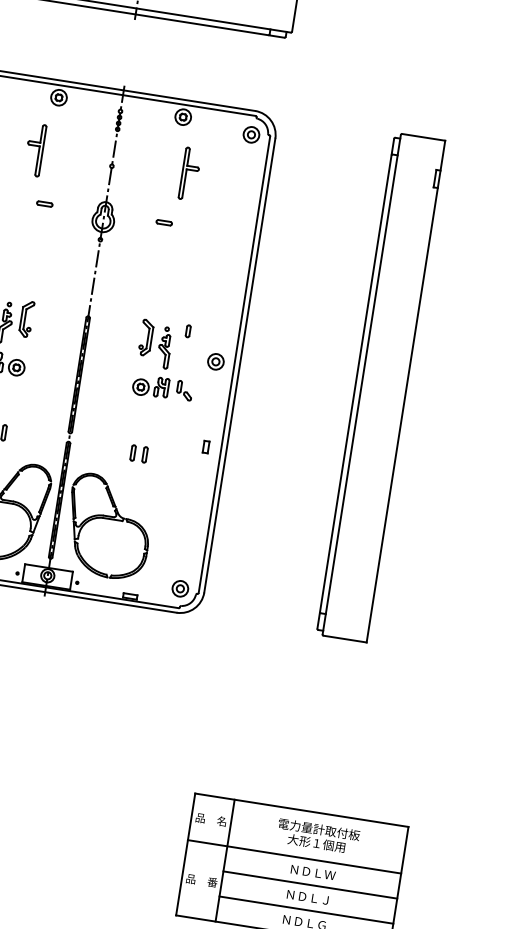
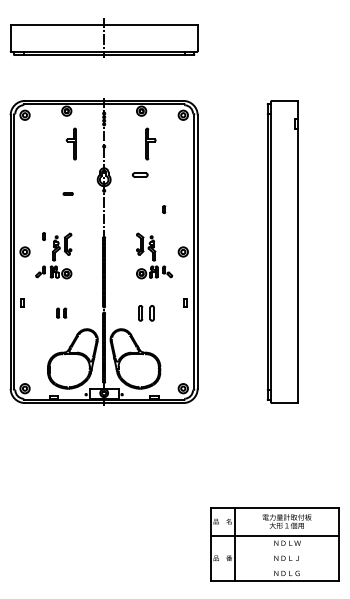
part: (33, 148) -> (70, 143), moved
part: (43, 203) -> (67, 193), moved
part: (163, 221) -> (139, 174), size x1.6
part: (188, 331) -> (164, 209), moved
part: (139, 452) -> (146, 312), size x1.6
line: (309, 884) -> (286, 550), removed
line: (305, 909) -> (286, 565), removed

